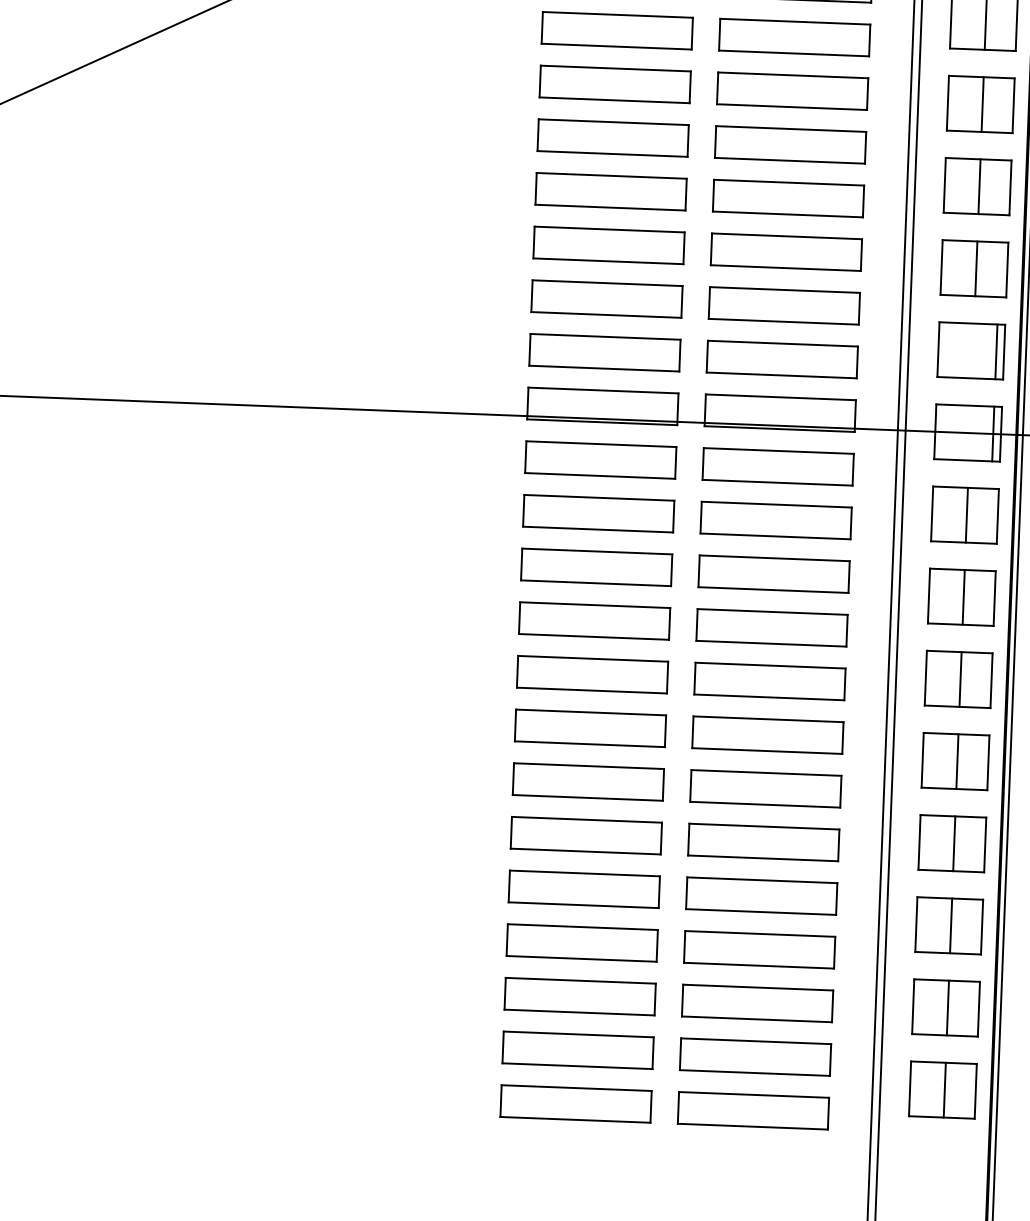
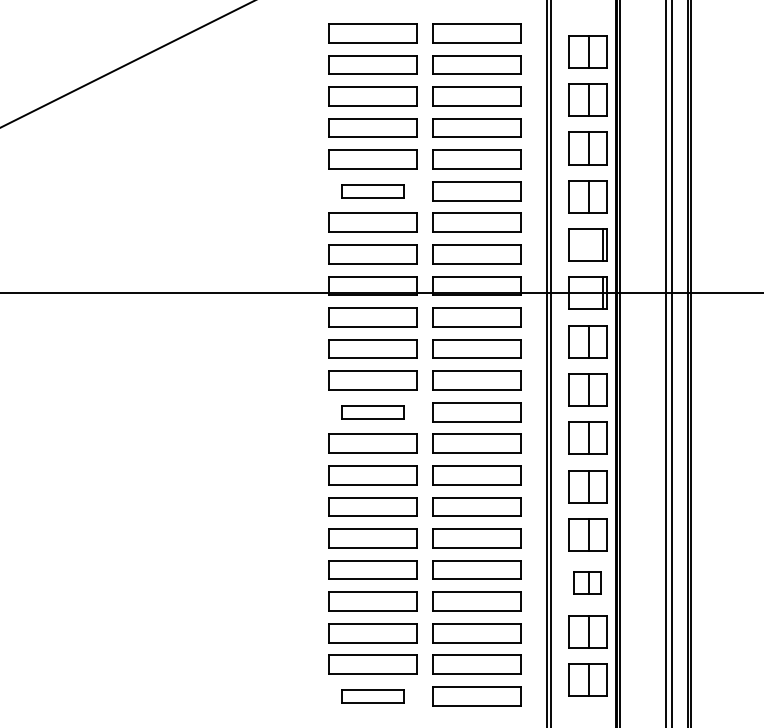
part: (608, 245) -> (372, 191), size x0.7
part: (594, 621) -> (372, 412), size x0.7
part: (948, 924) -> (587, 582), size x0.7
part: (575, 1104) -> (372, 696), size x0.7

